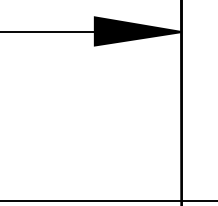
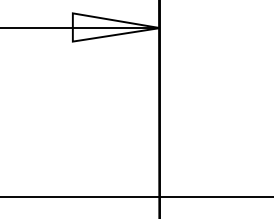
fill: (138, 31) -> (116, 27), removed

